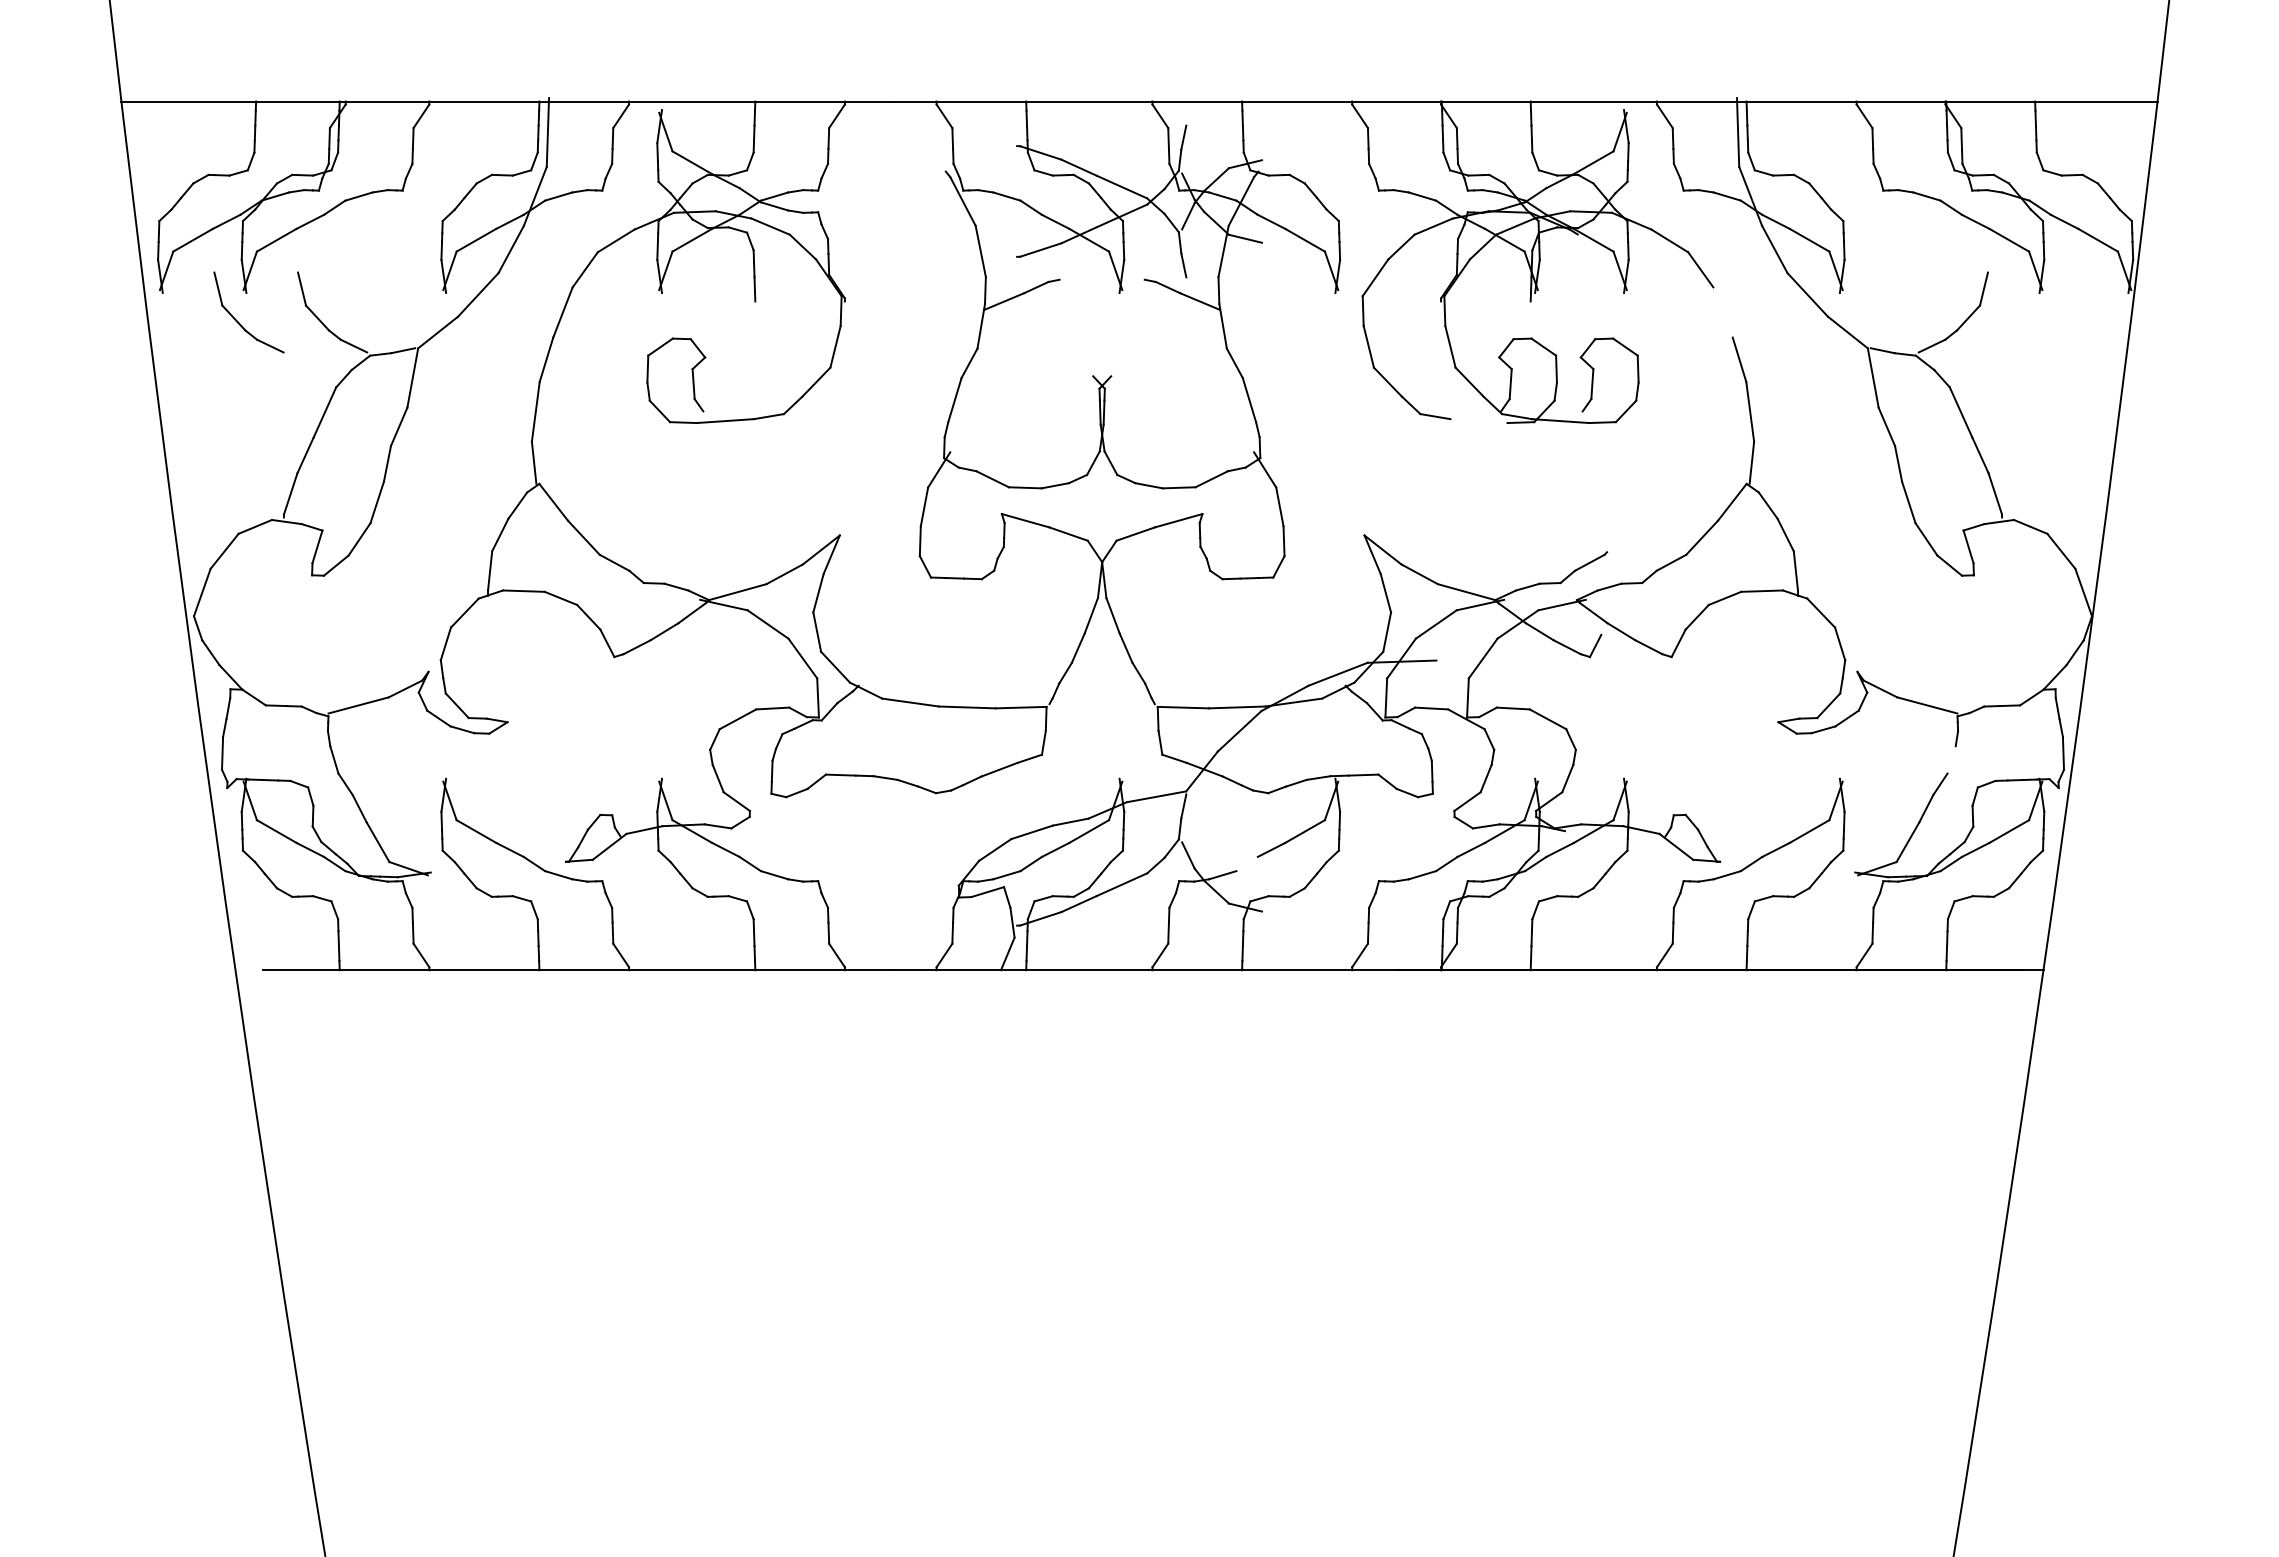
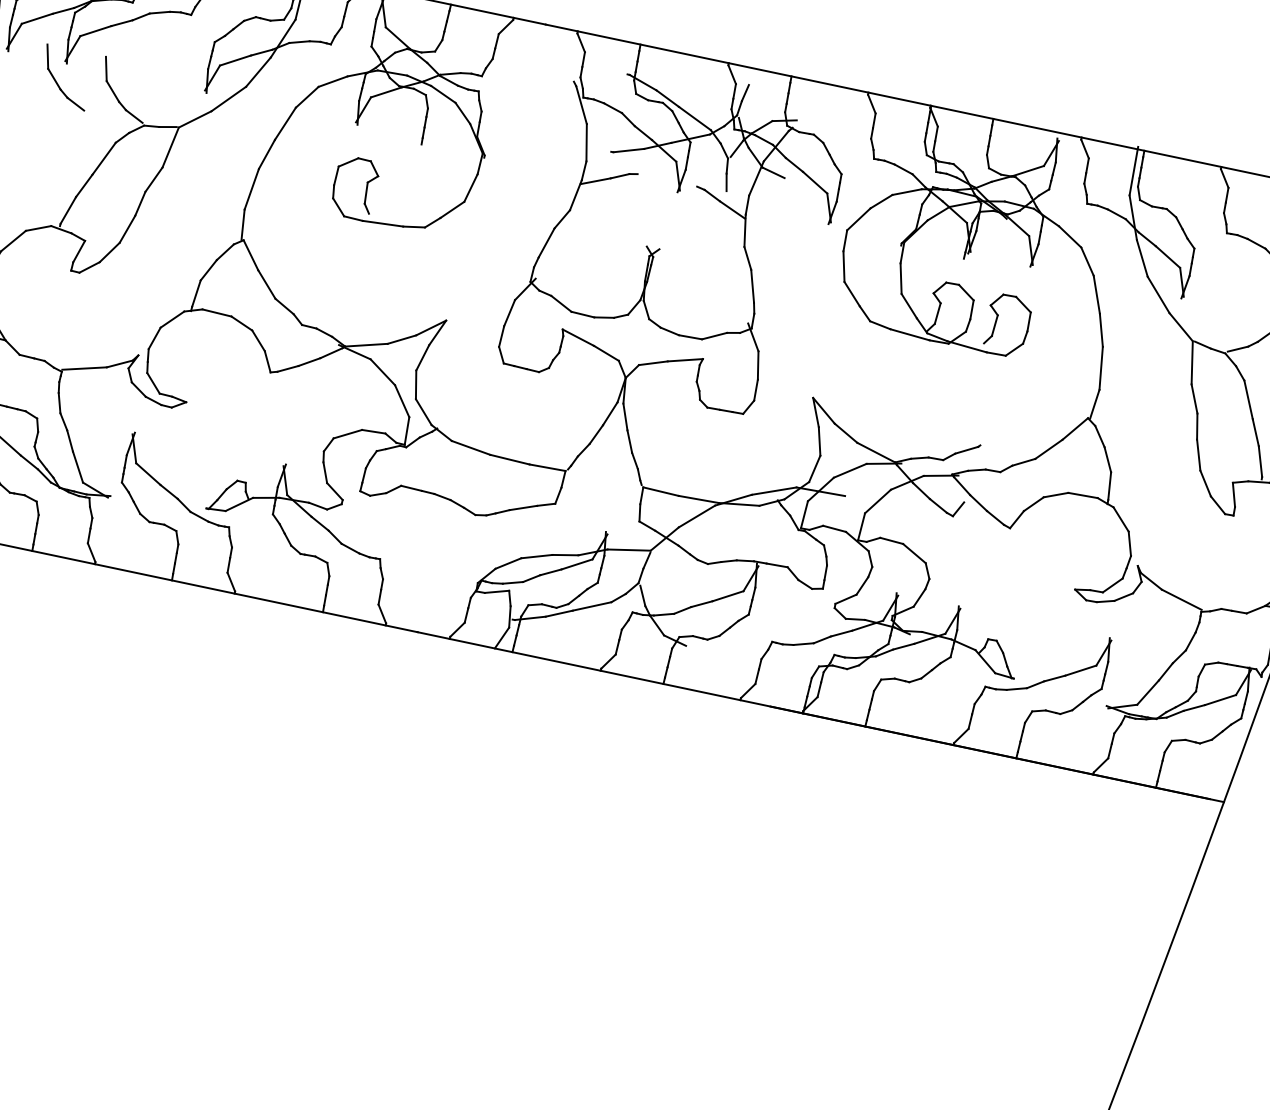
line: (1722, 312) -> (1096, 294), added
line: (1478, 421) -> (909, 335), added
line: (1951, 759) -> (1190, 641), added
line: (1246, 863) -> (682, 609), added

